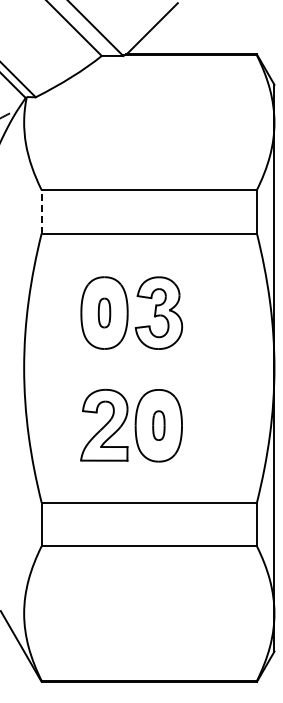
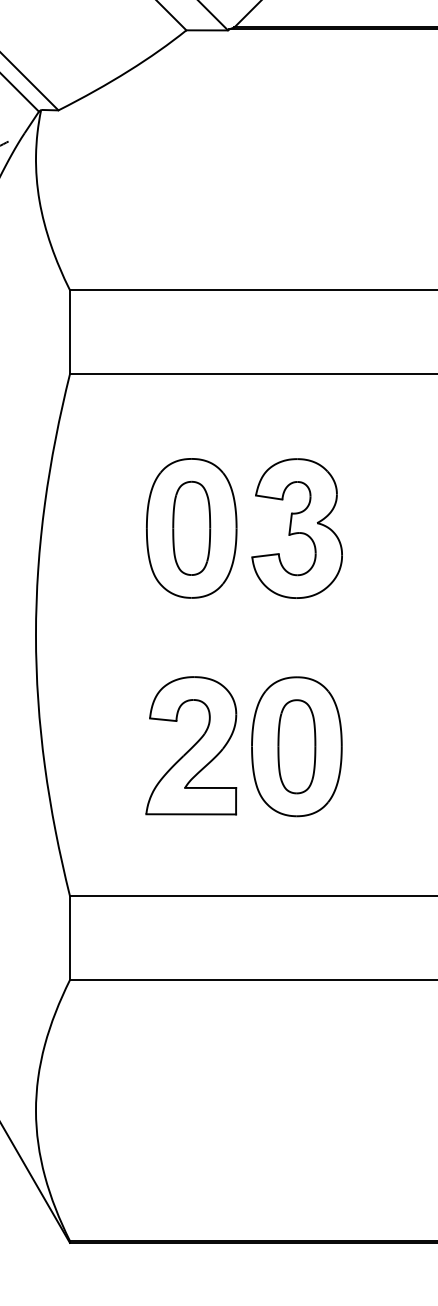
line: (41, 211) -> (69, 331), dashed -> solid
part: (104, 312) -> (191, 527), size x1.67
part: (158, 425) -> (296, 746), size x1.67

